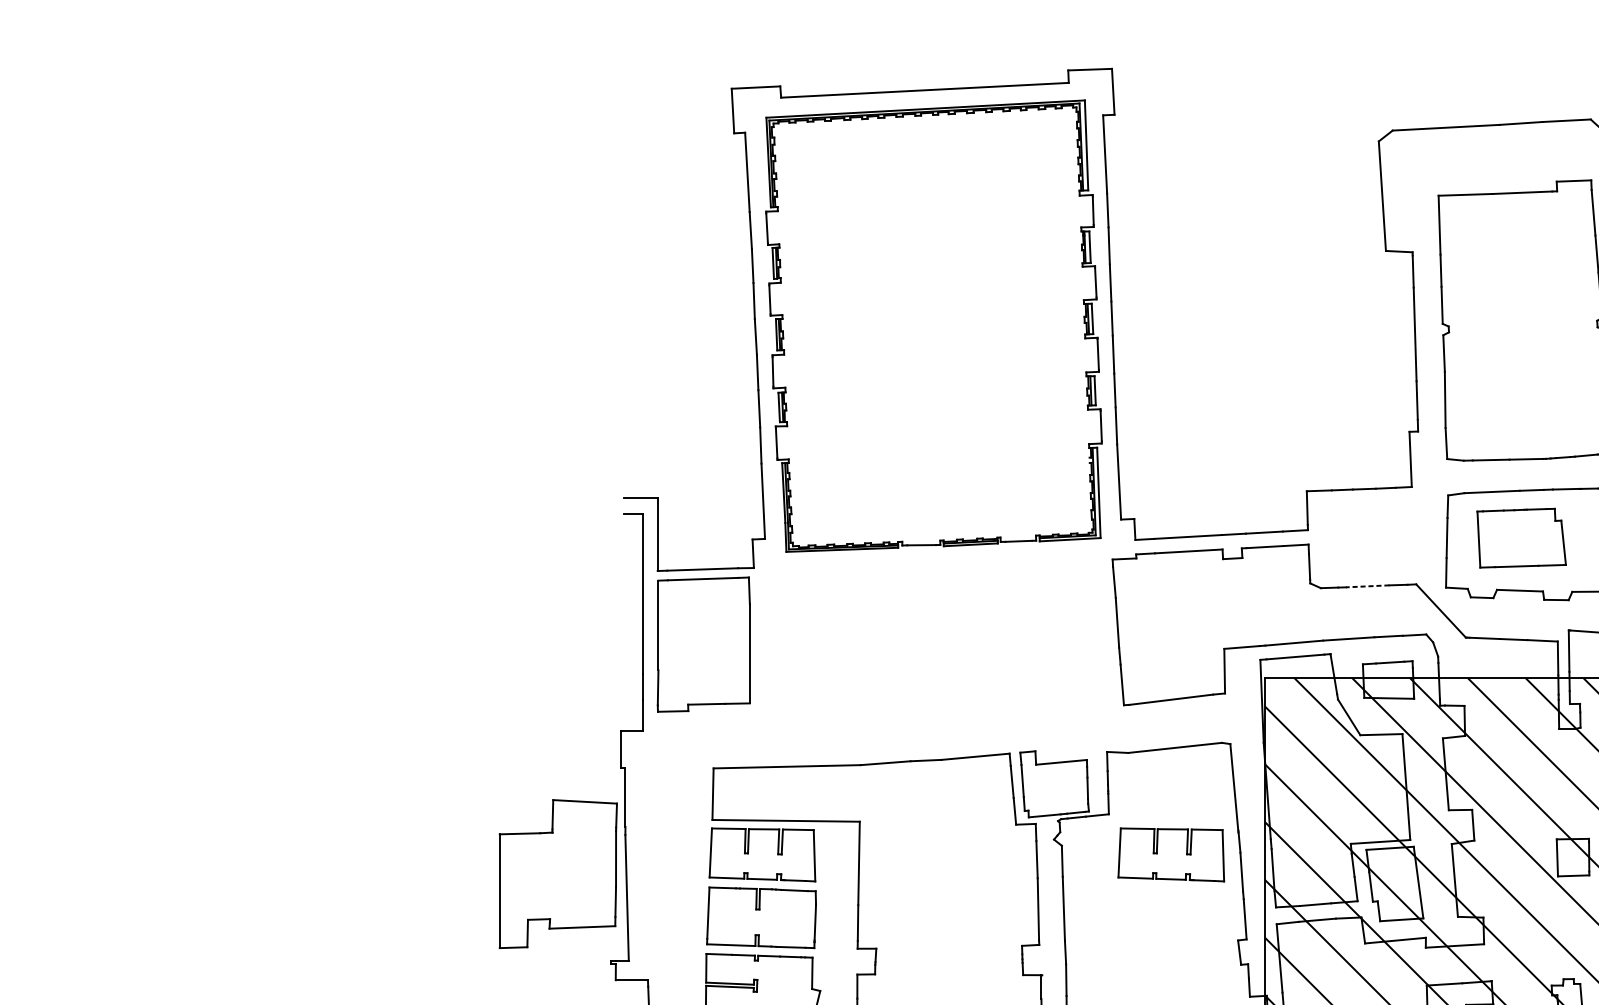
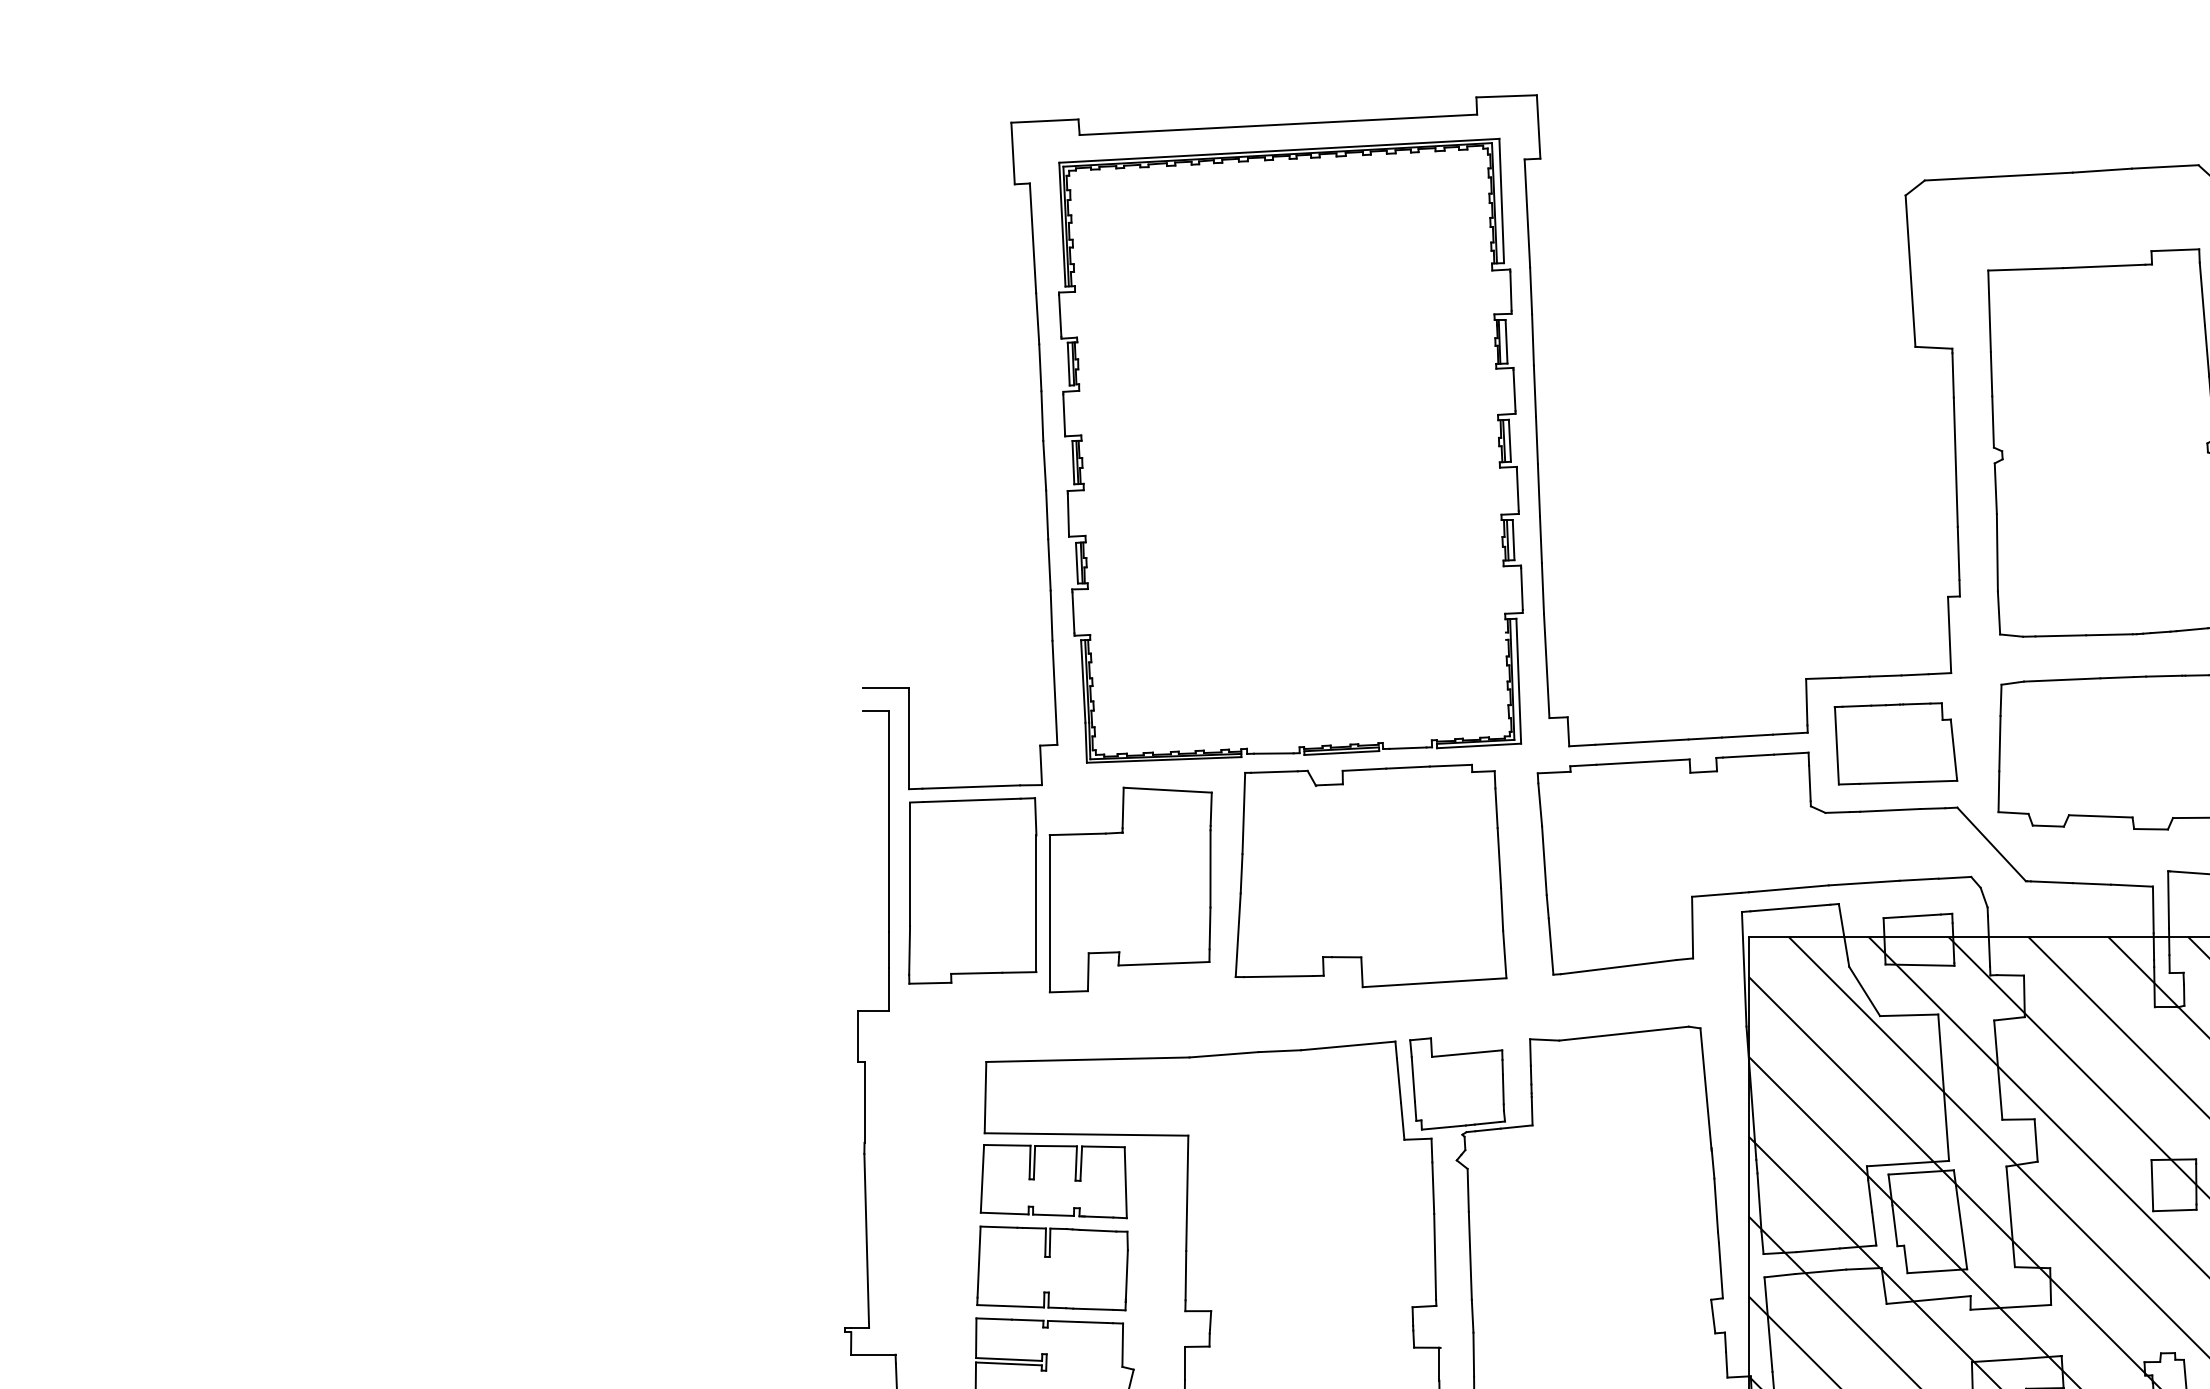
part: (1521, 537) -> (1895, 743), moved
line: (1367, 586) -> (1889, 810), dashed -> solid
part: (991, 633) -> (1370, 875), added
part: (1171, 854) -> (1618, 1181), removed
part: (558, 873) -> (1130, 889), moved

